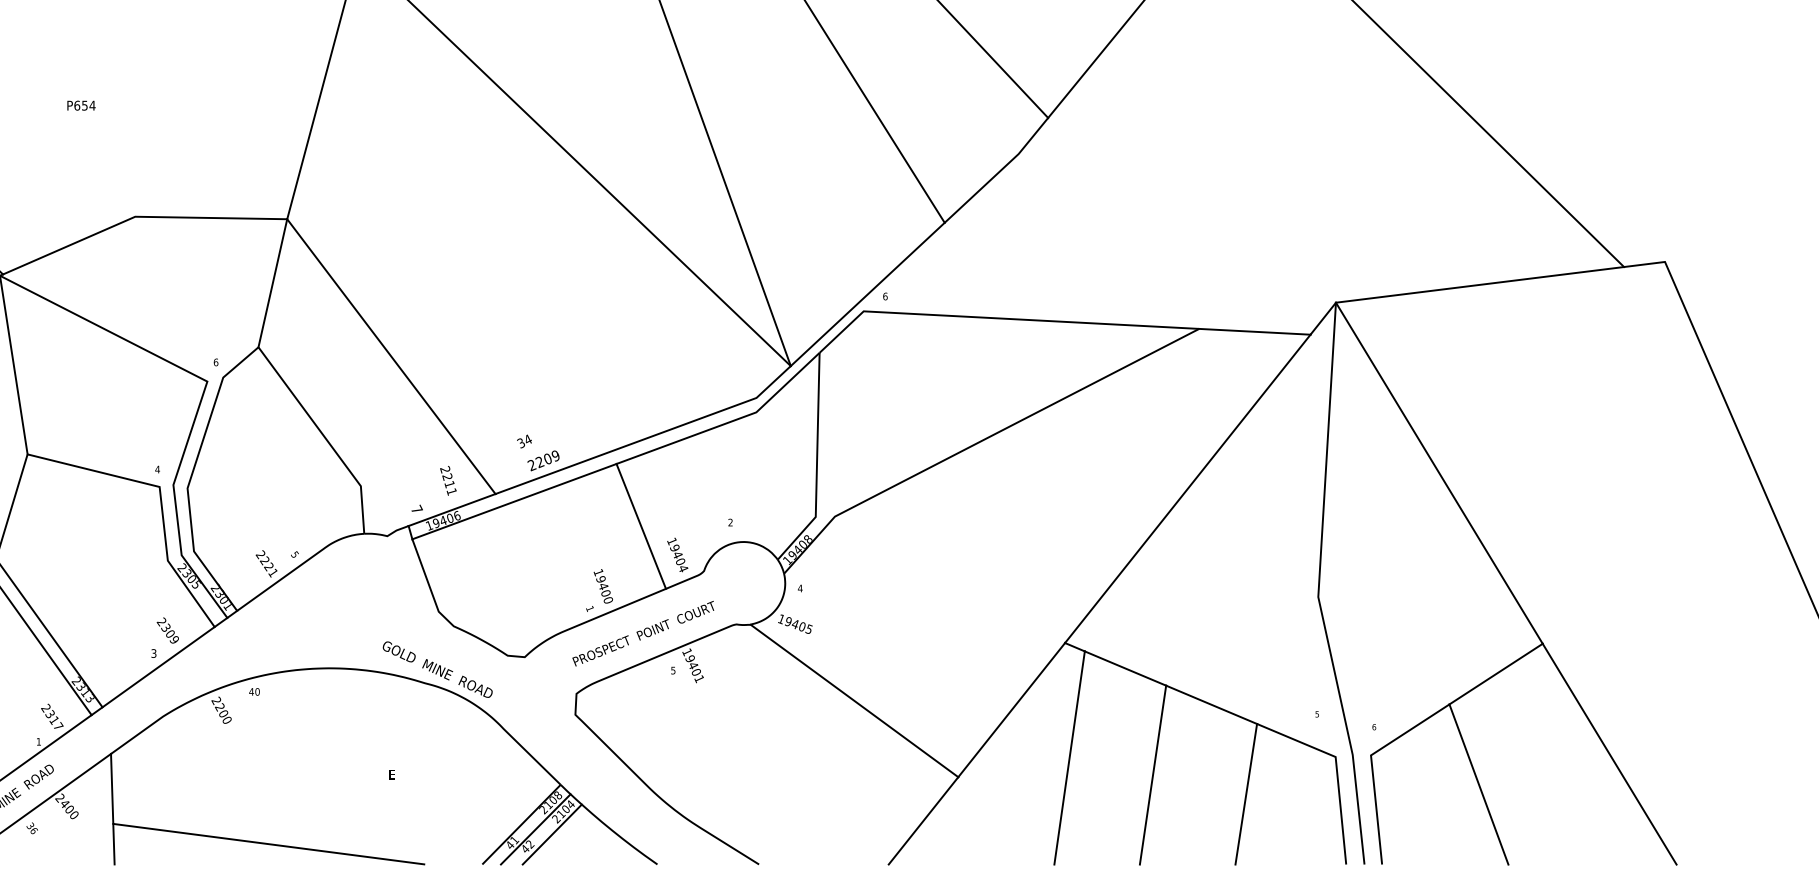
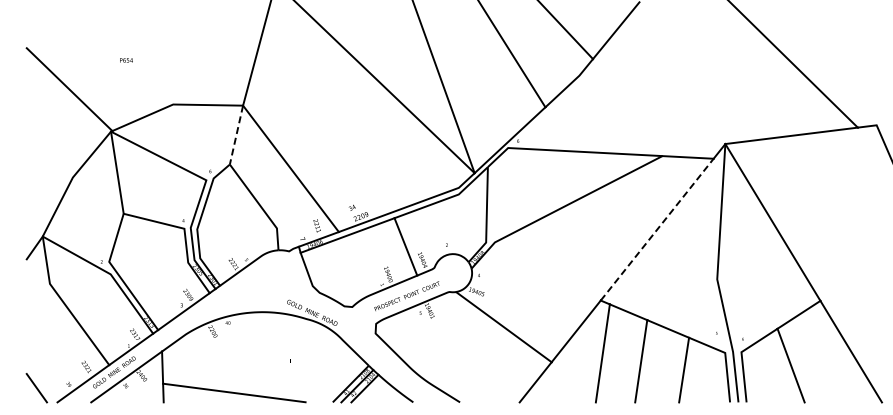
text: (81, 105) -> (126, 60), moved
line: (272, 284) -> (236, 135), solid -> dashed
line: (1188, 488) -> (657, 229), solid -> dashed

